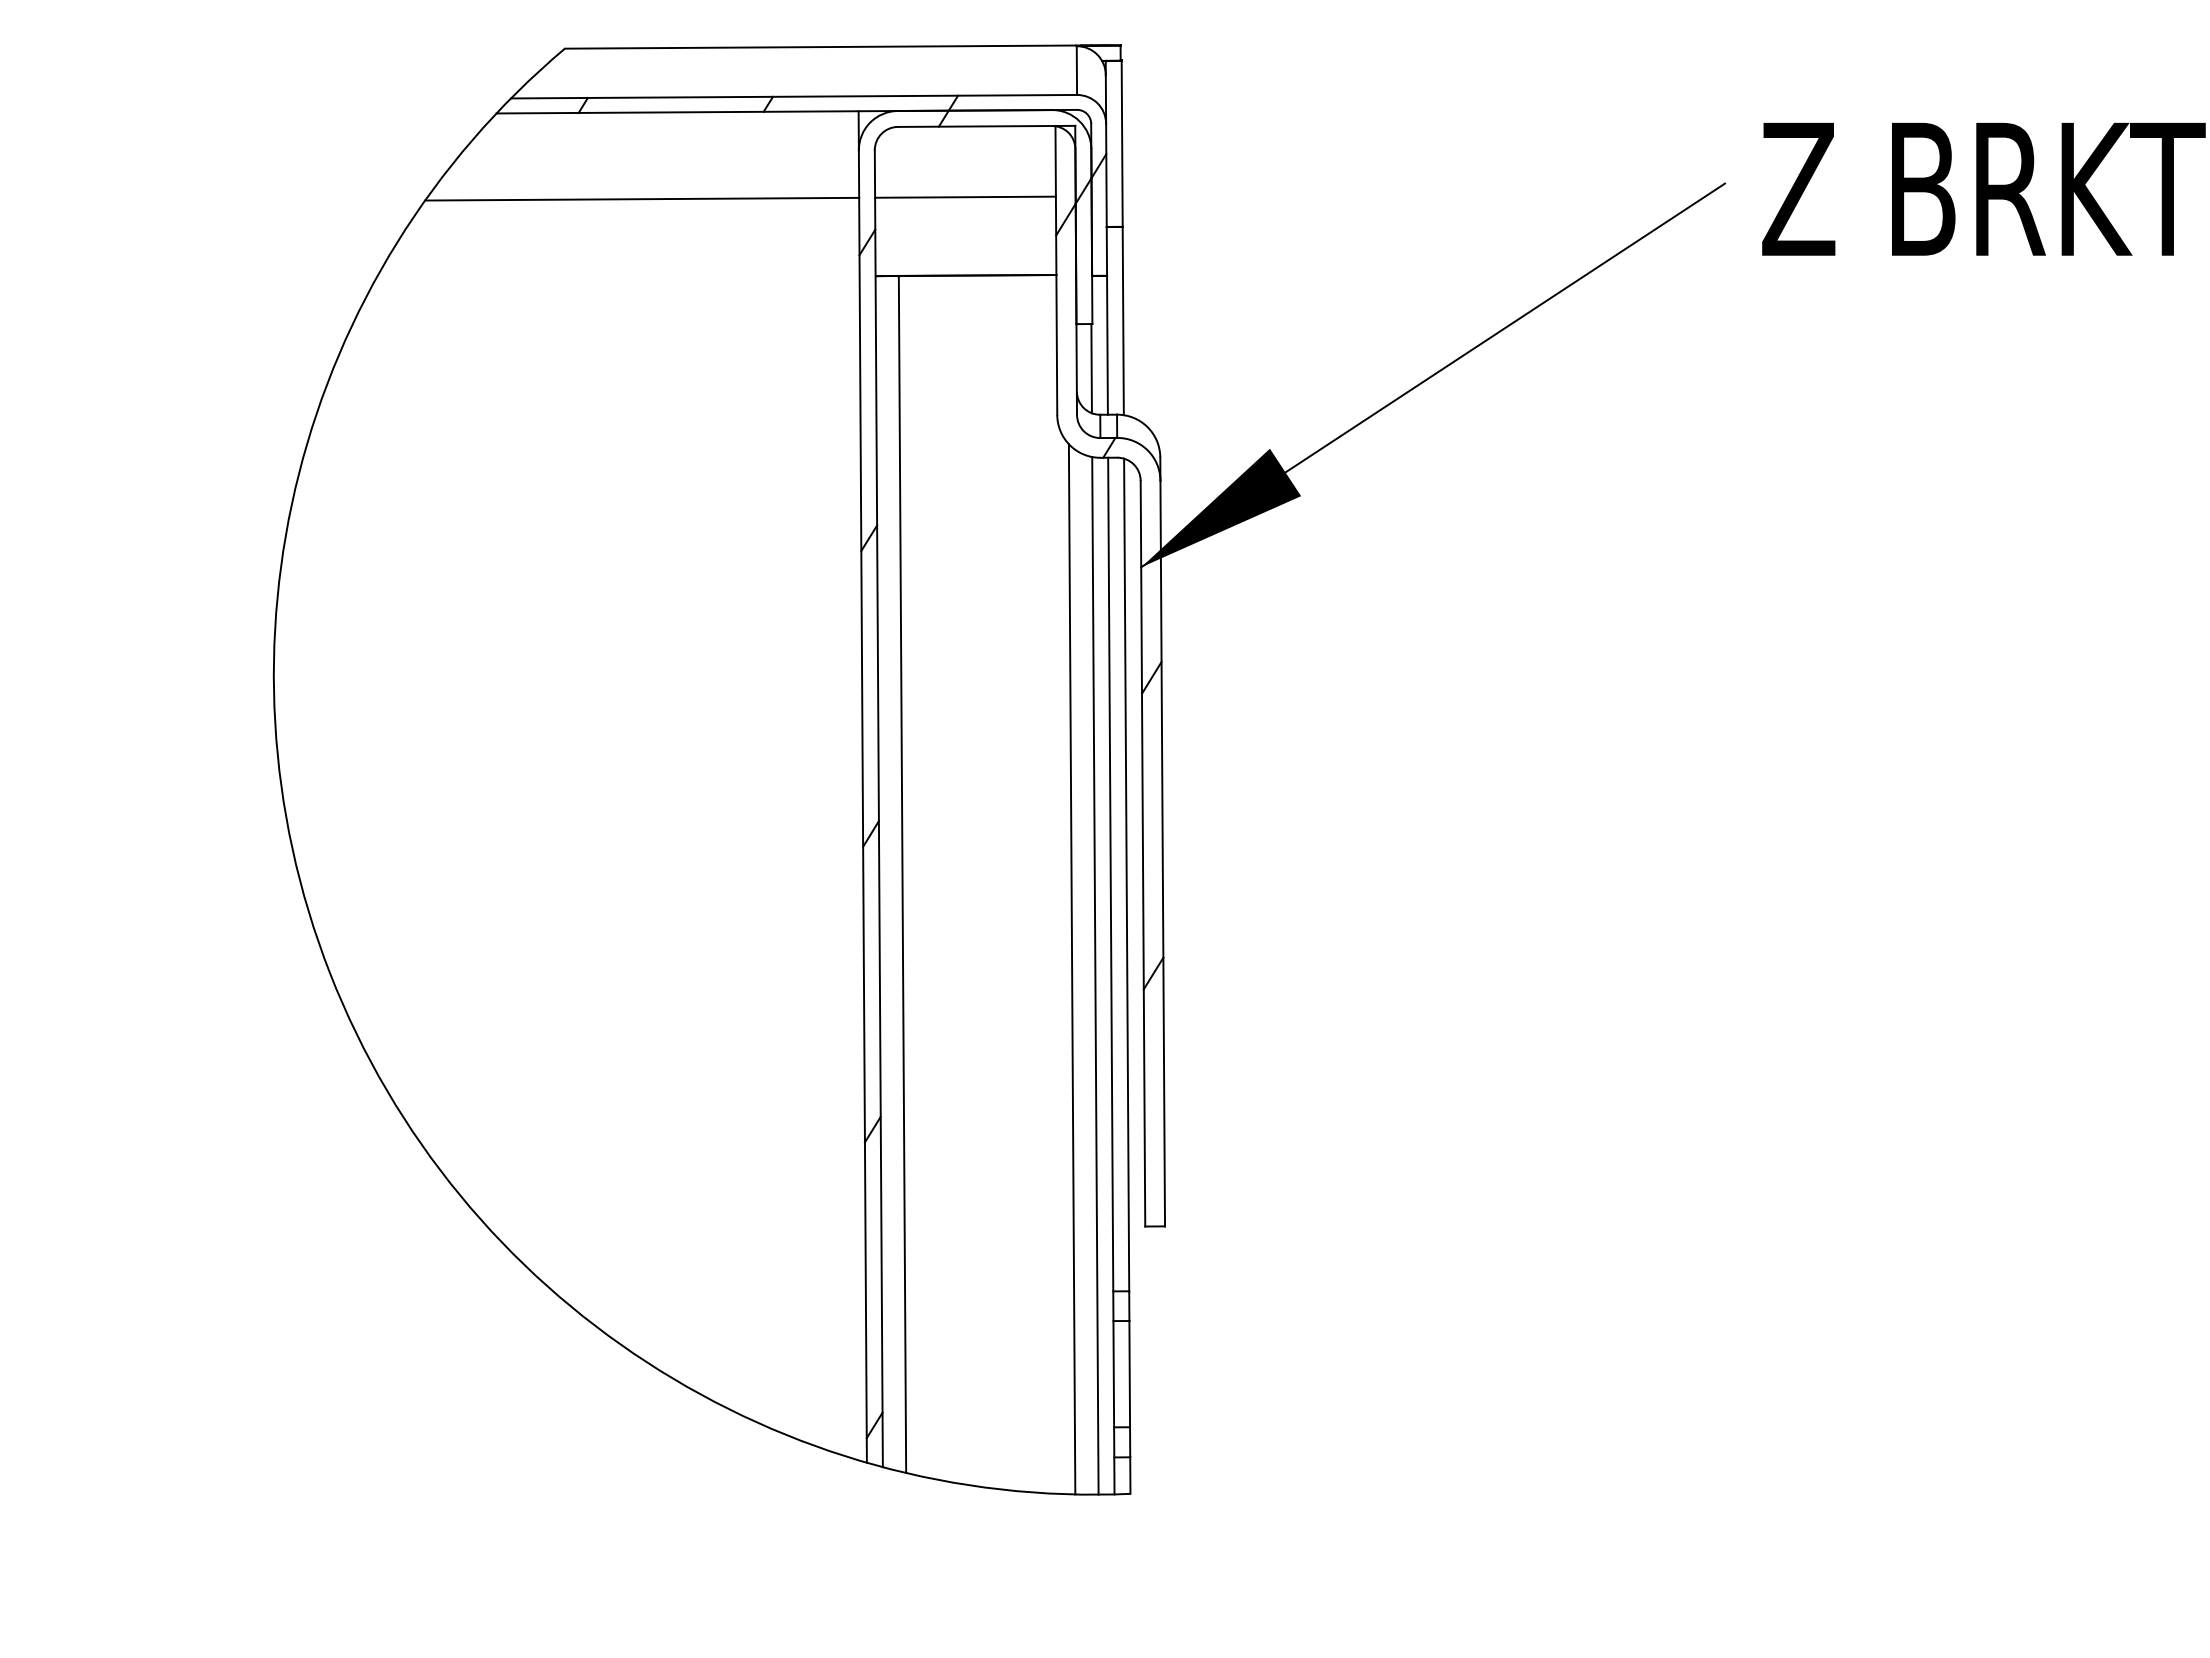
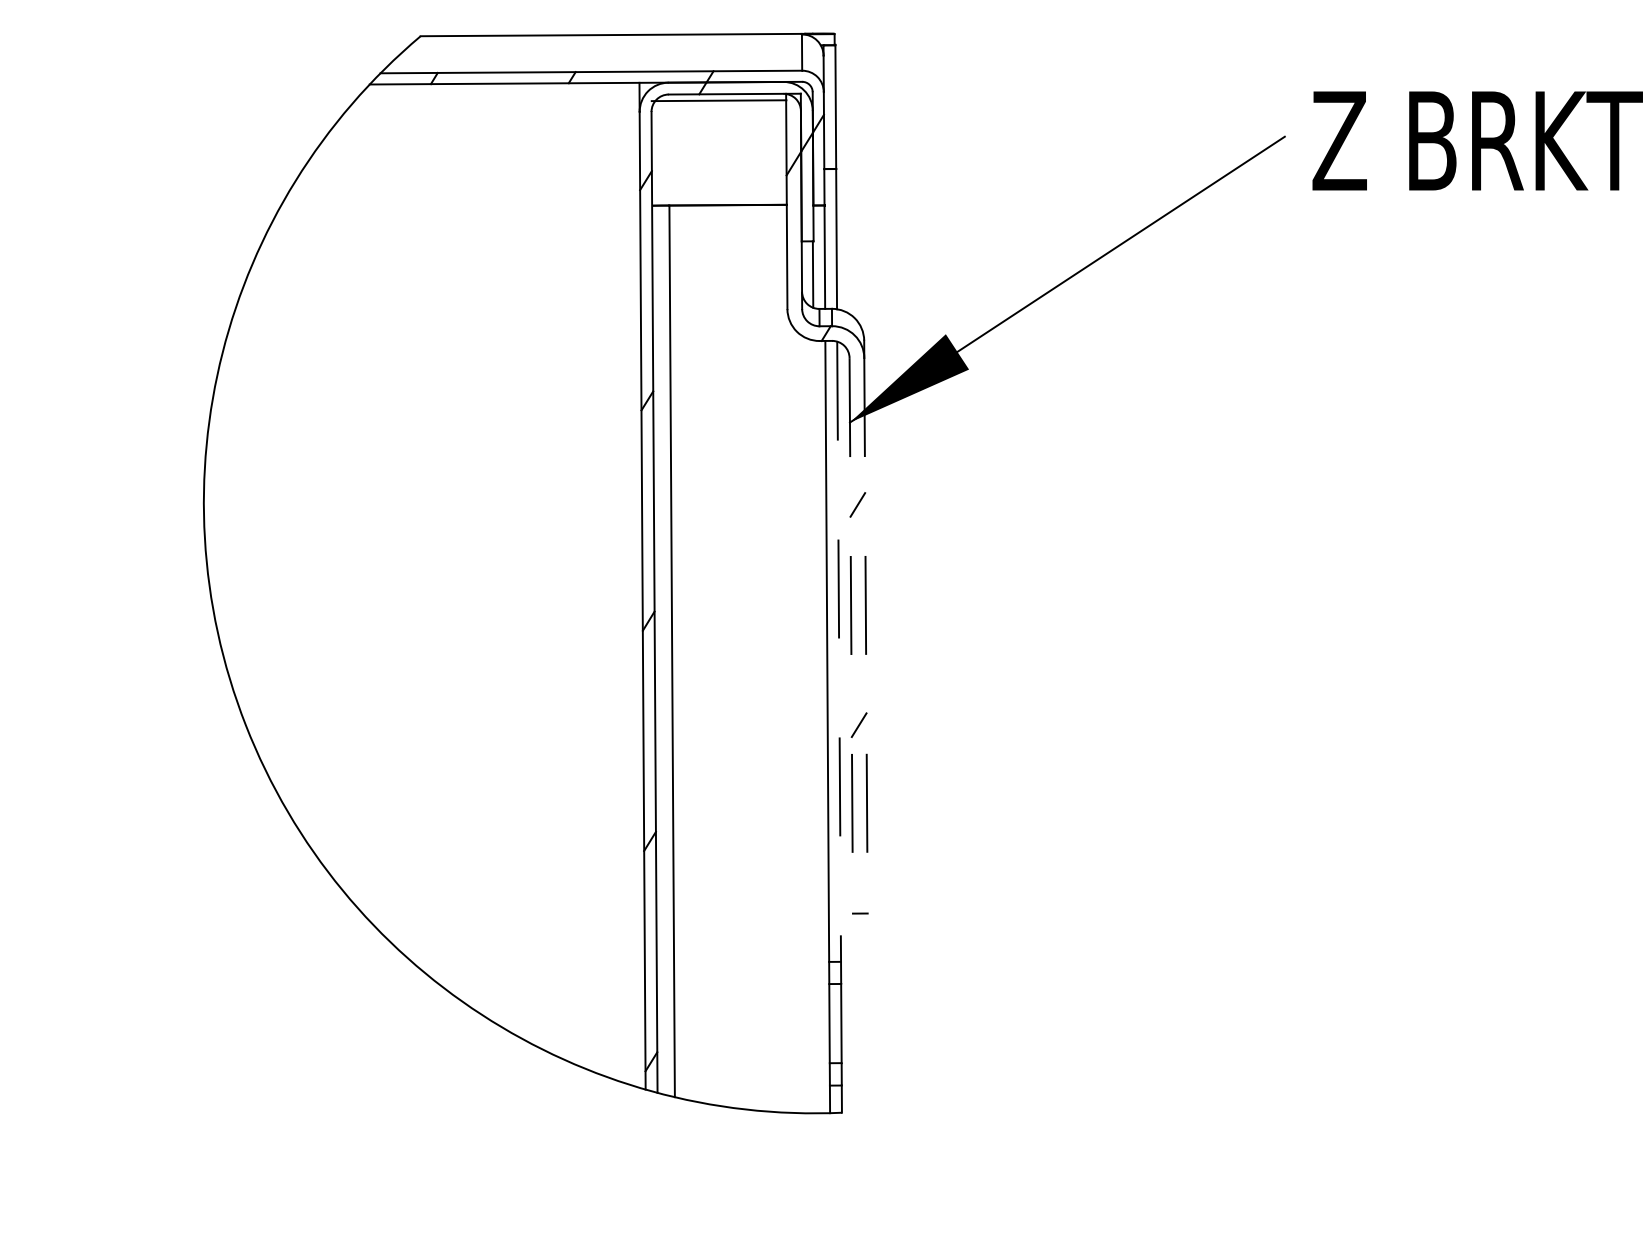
line: (965, 196) -> (719, 100), moved
line: (642, 198) -> (478, 147), removed
line: (1142, 853) -> (850, 635), solid -> dashed
line: (1162, 853) -> (865, 635), solid -> dashed
line: (1126, 875) -> (839, 652), solid -> dashed
line: (1071, 969) -> (798, 722), removed
line: (1095, 975) -> (815, 726), removed

